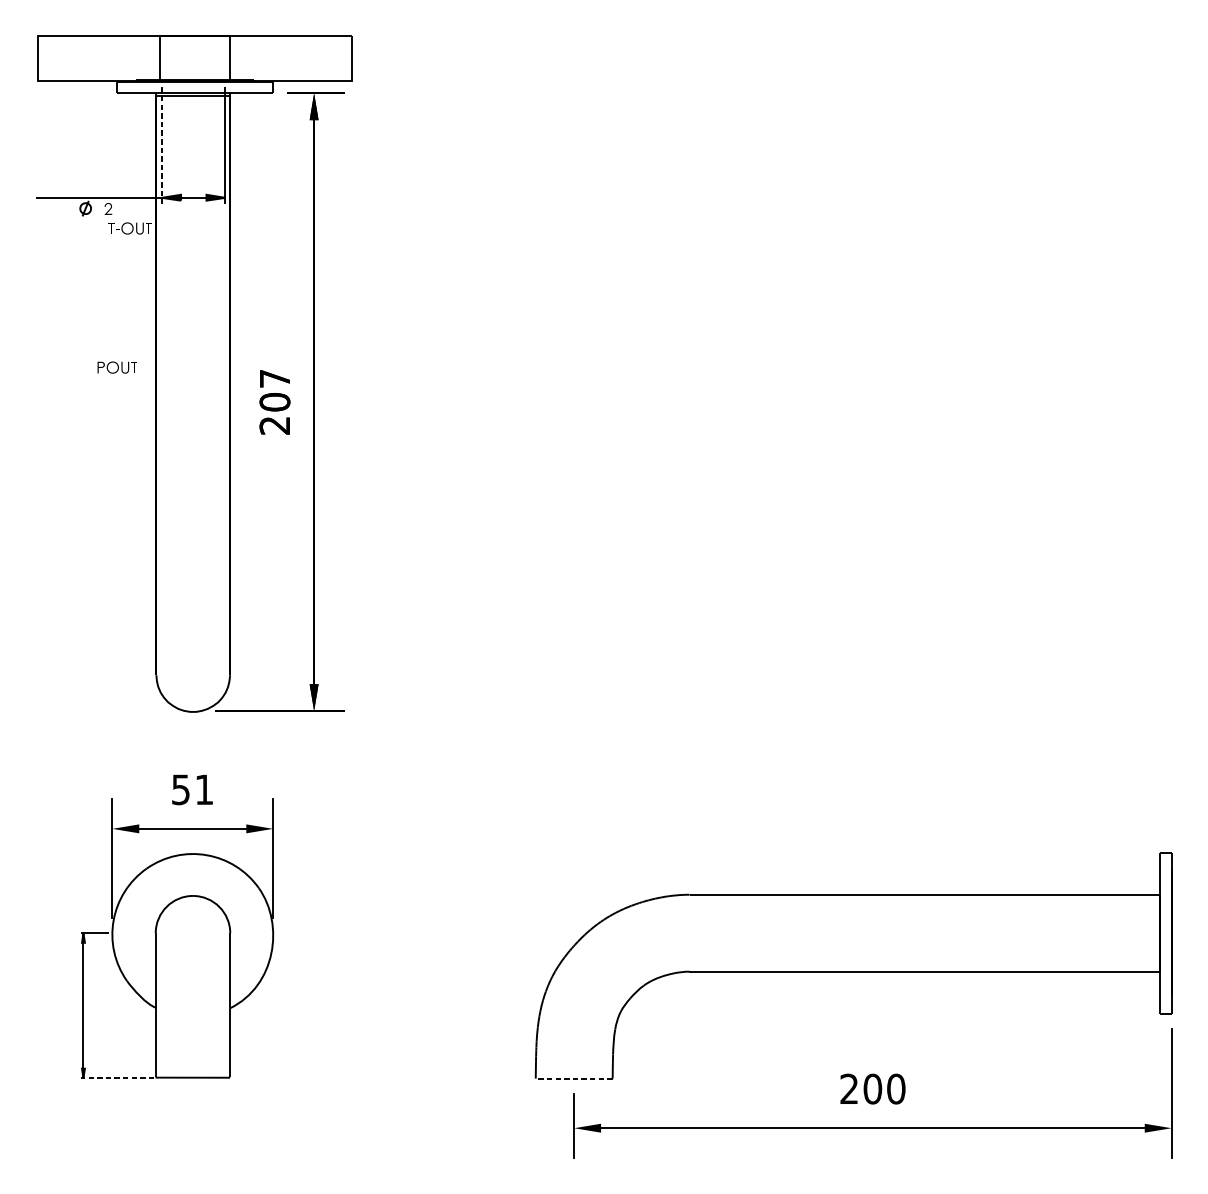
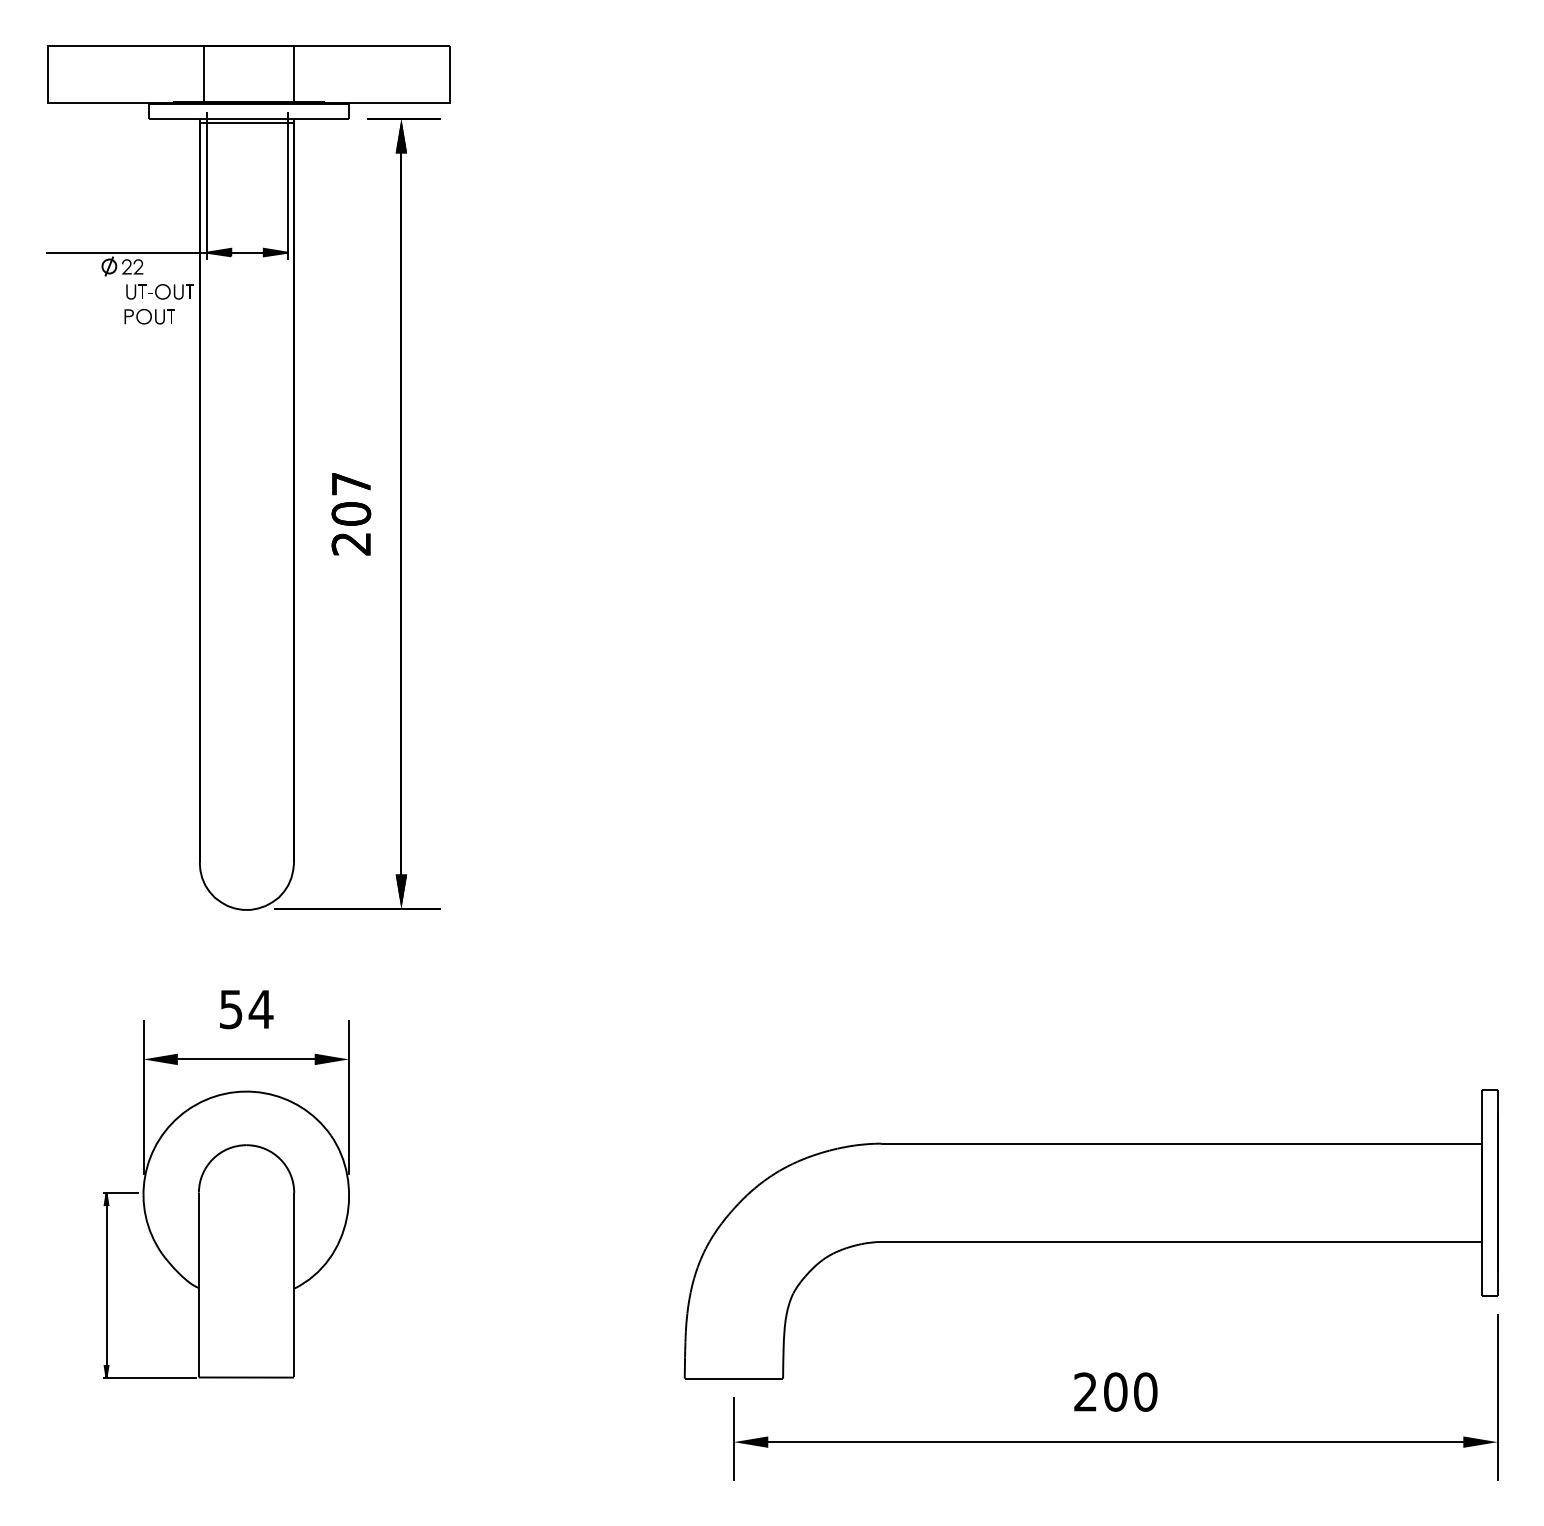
line: (161, 146) -> (206, 186), dashed -> solid
fill: (99, 208) -> (126, 266), added
fill: (103, 228) -> (131, 291), added
part: (117, 367) -> (149, 316), moved
text: (203, 789) -> (260, 1009), 51 -> 54
line: (117, 1078) -> (149, 1378), dashed -> solid
line: (573, 1078) -> (733, 1378), dashed -> solid

